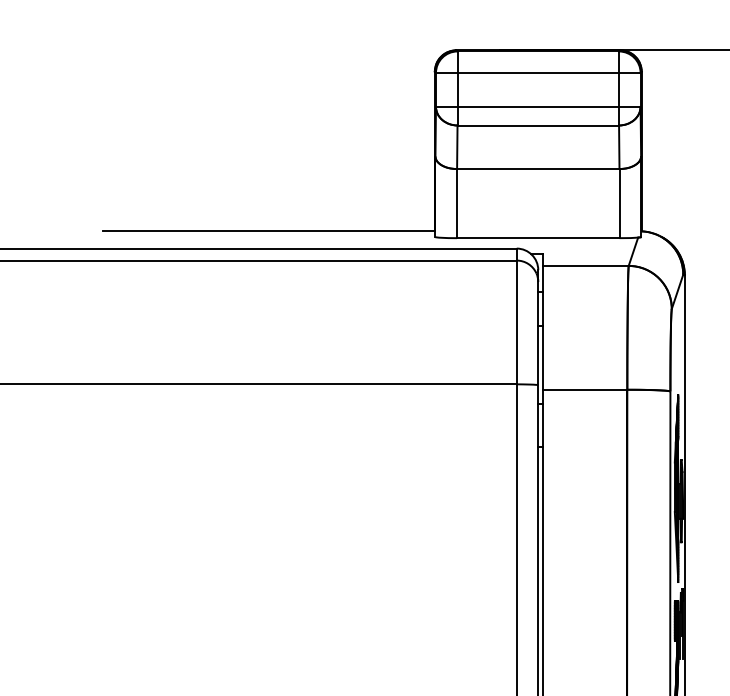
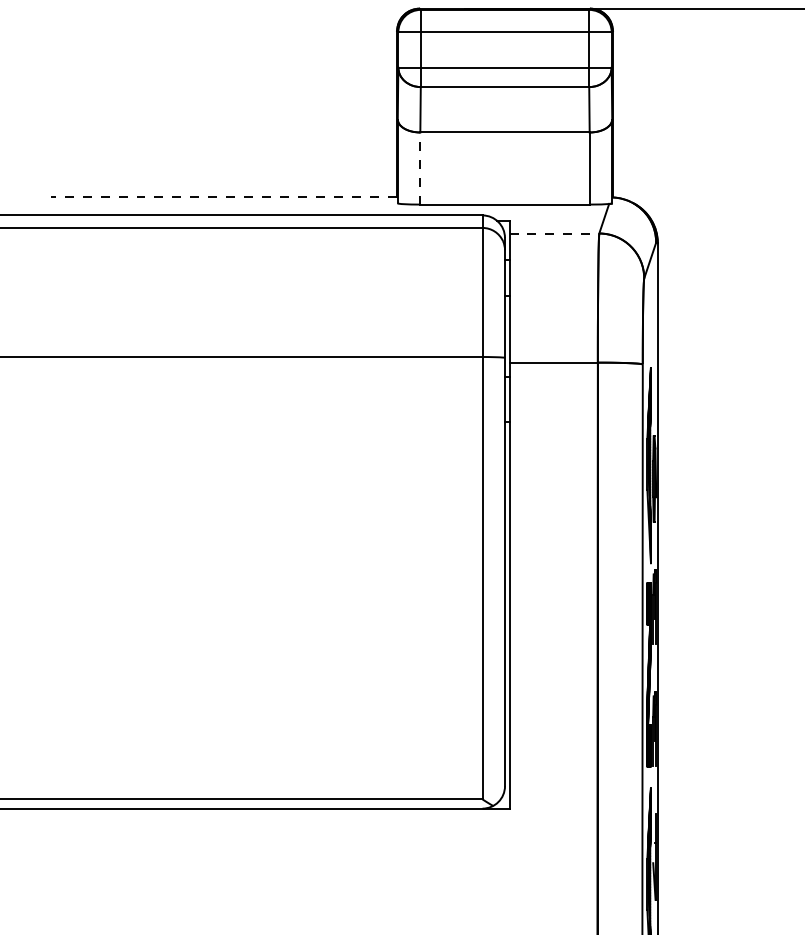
line: (457, 203) -> (420, 168), solid -> dashed
line: (268, 231) -> (223, 197), solid -> dashed
line: (585, 265) -> (554, 233), solid -> dashed

